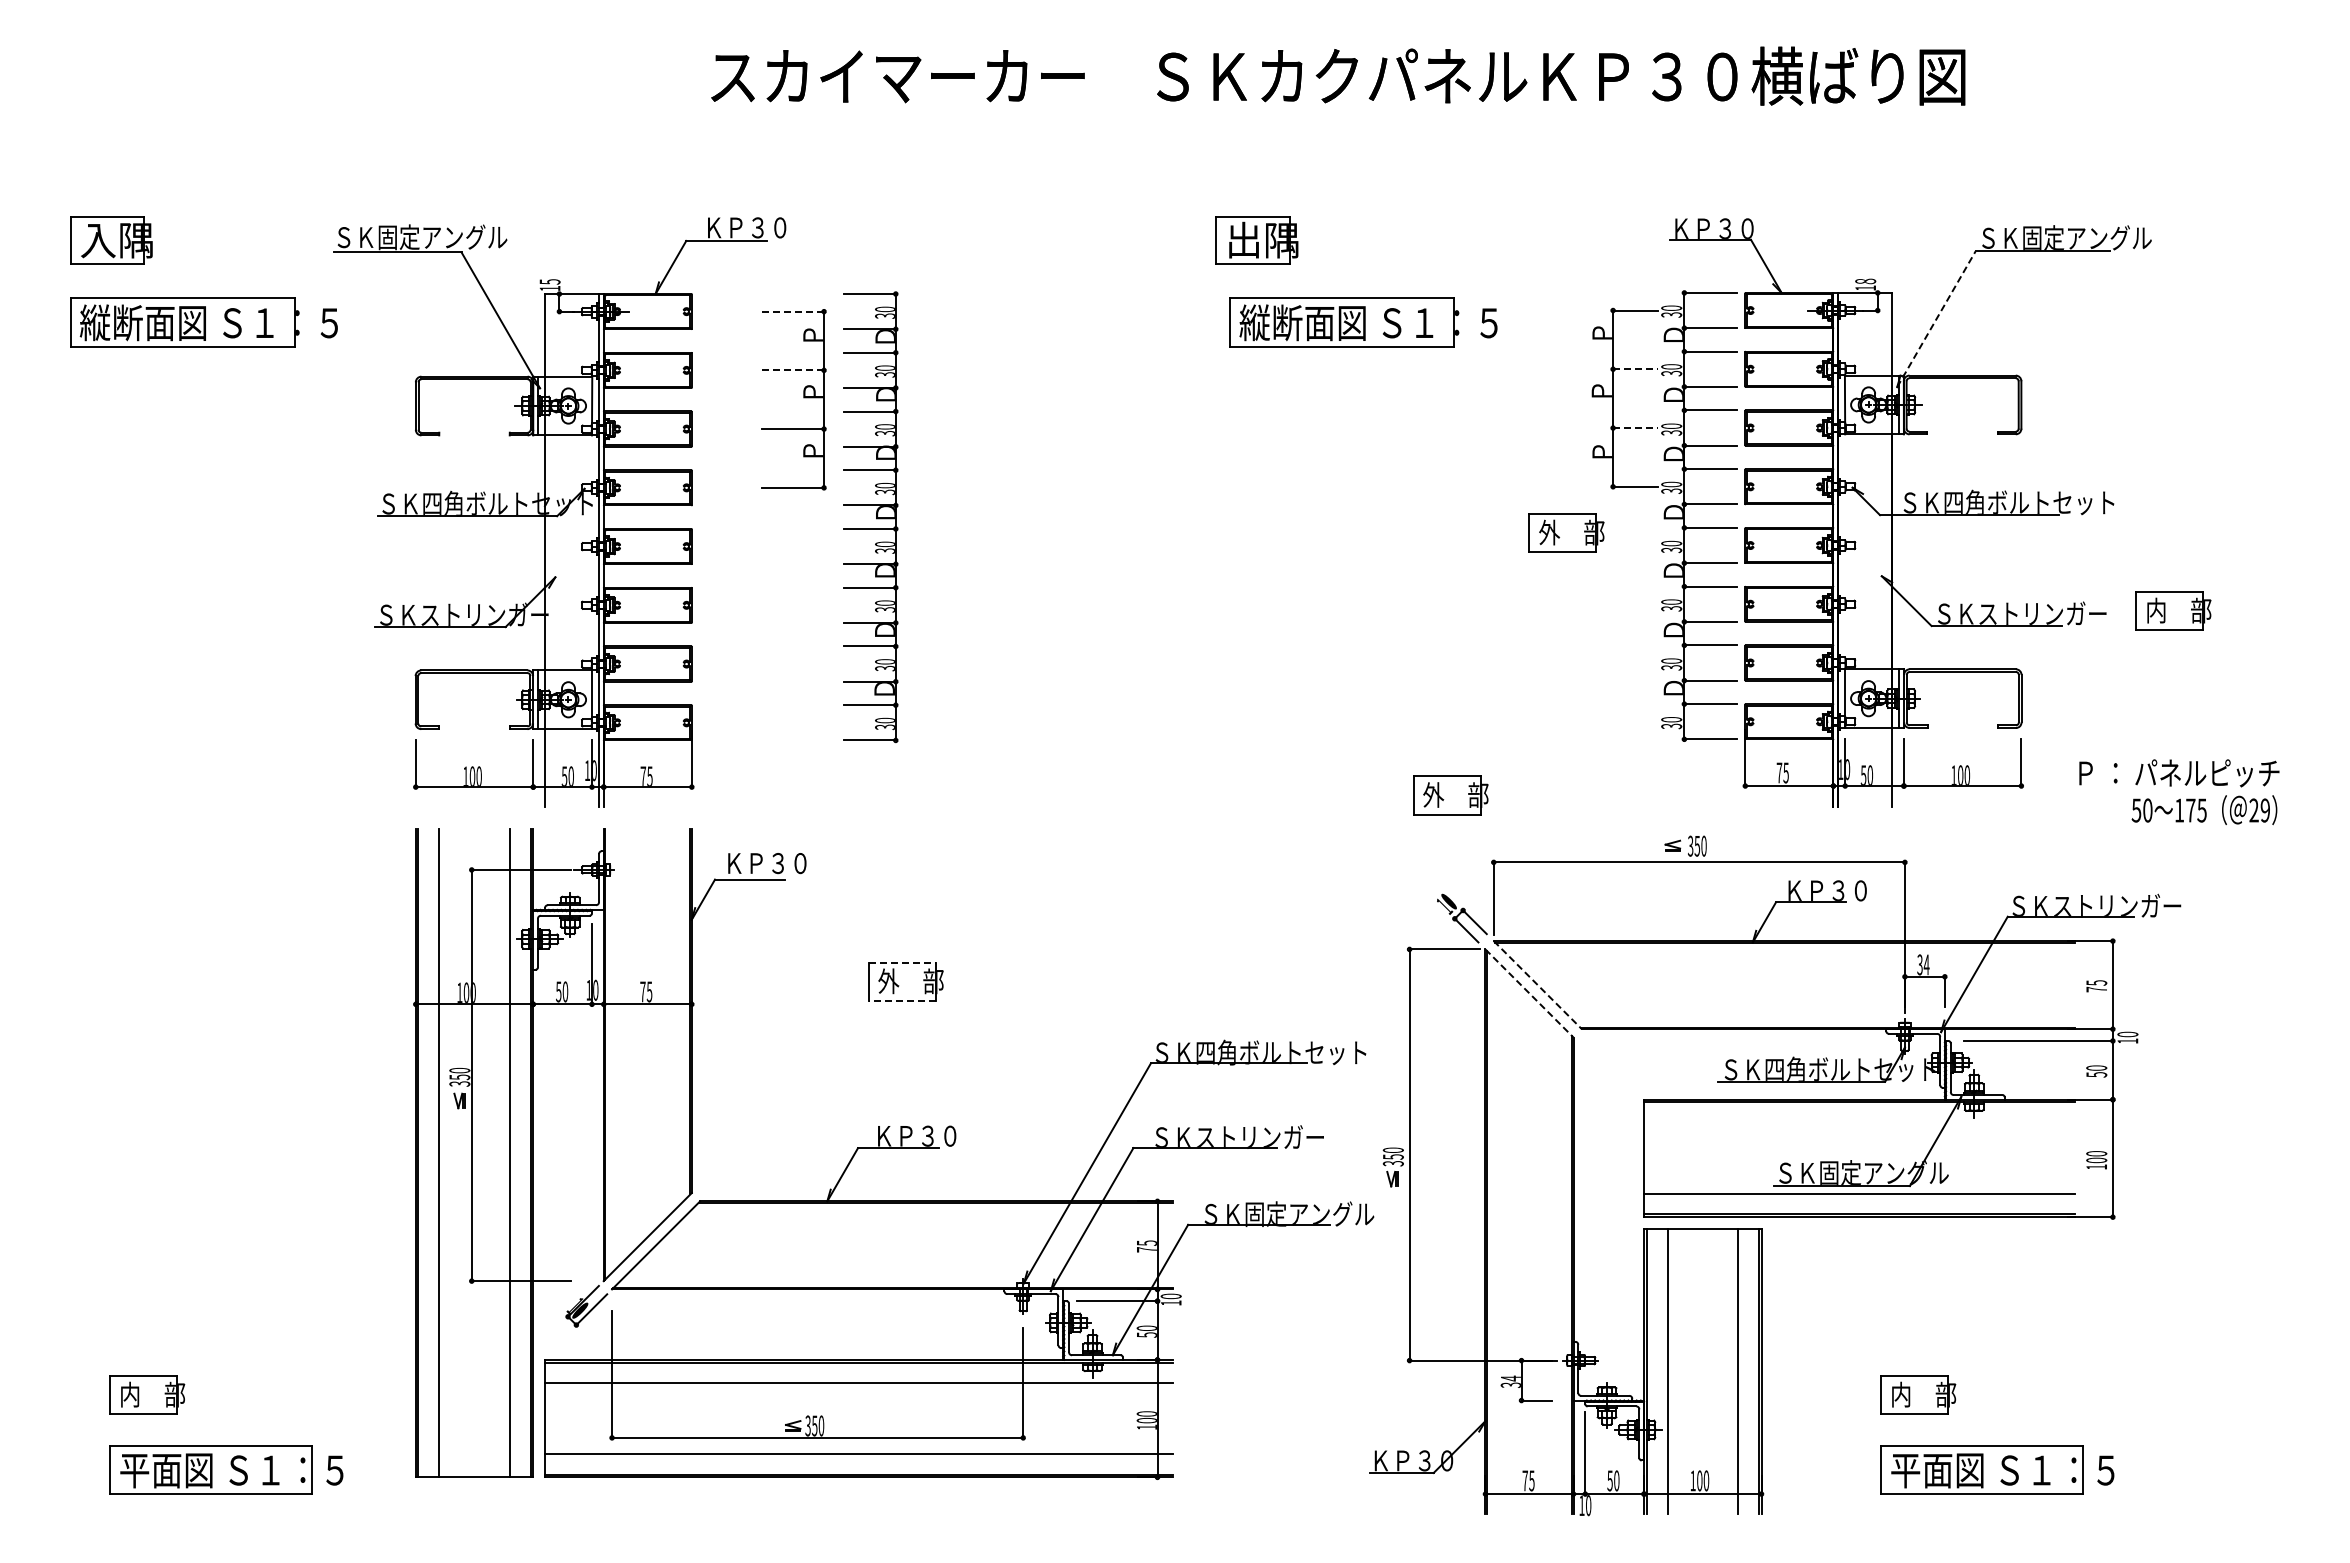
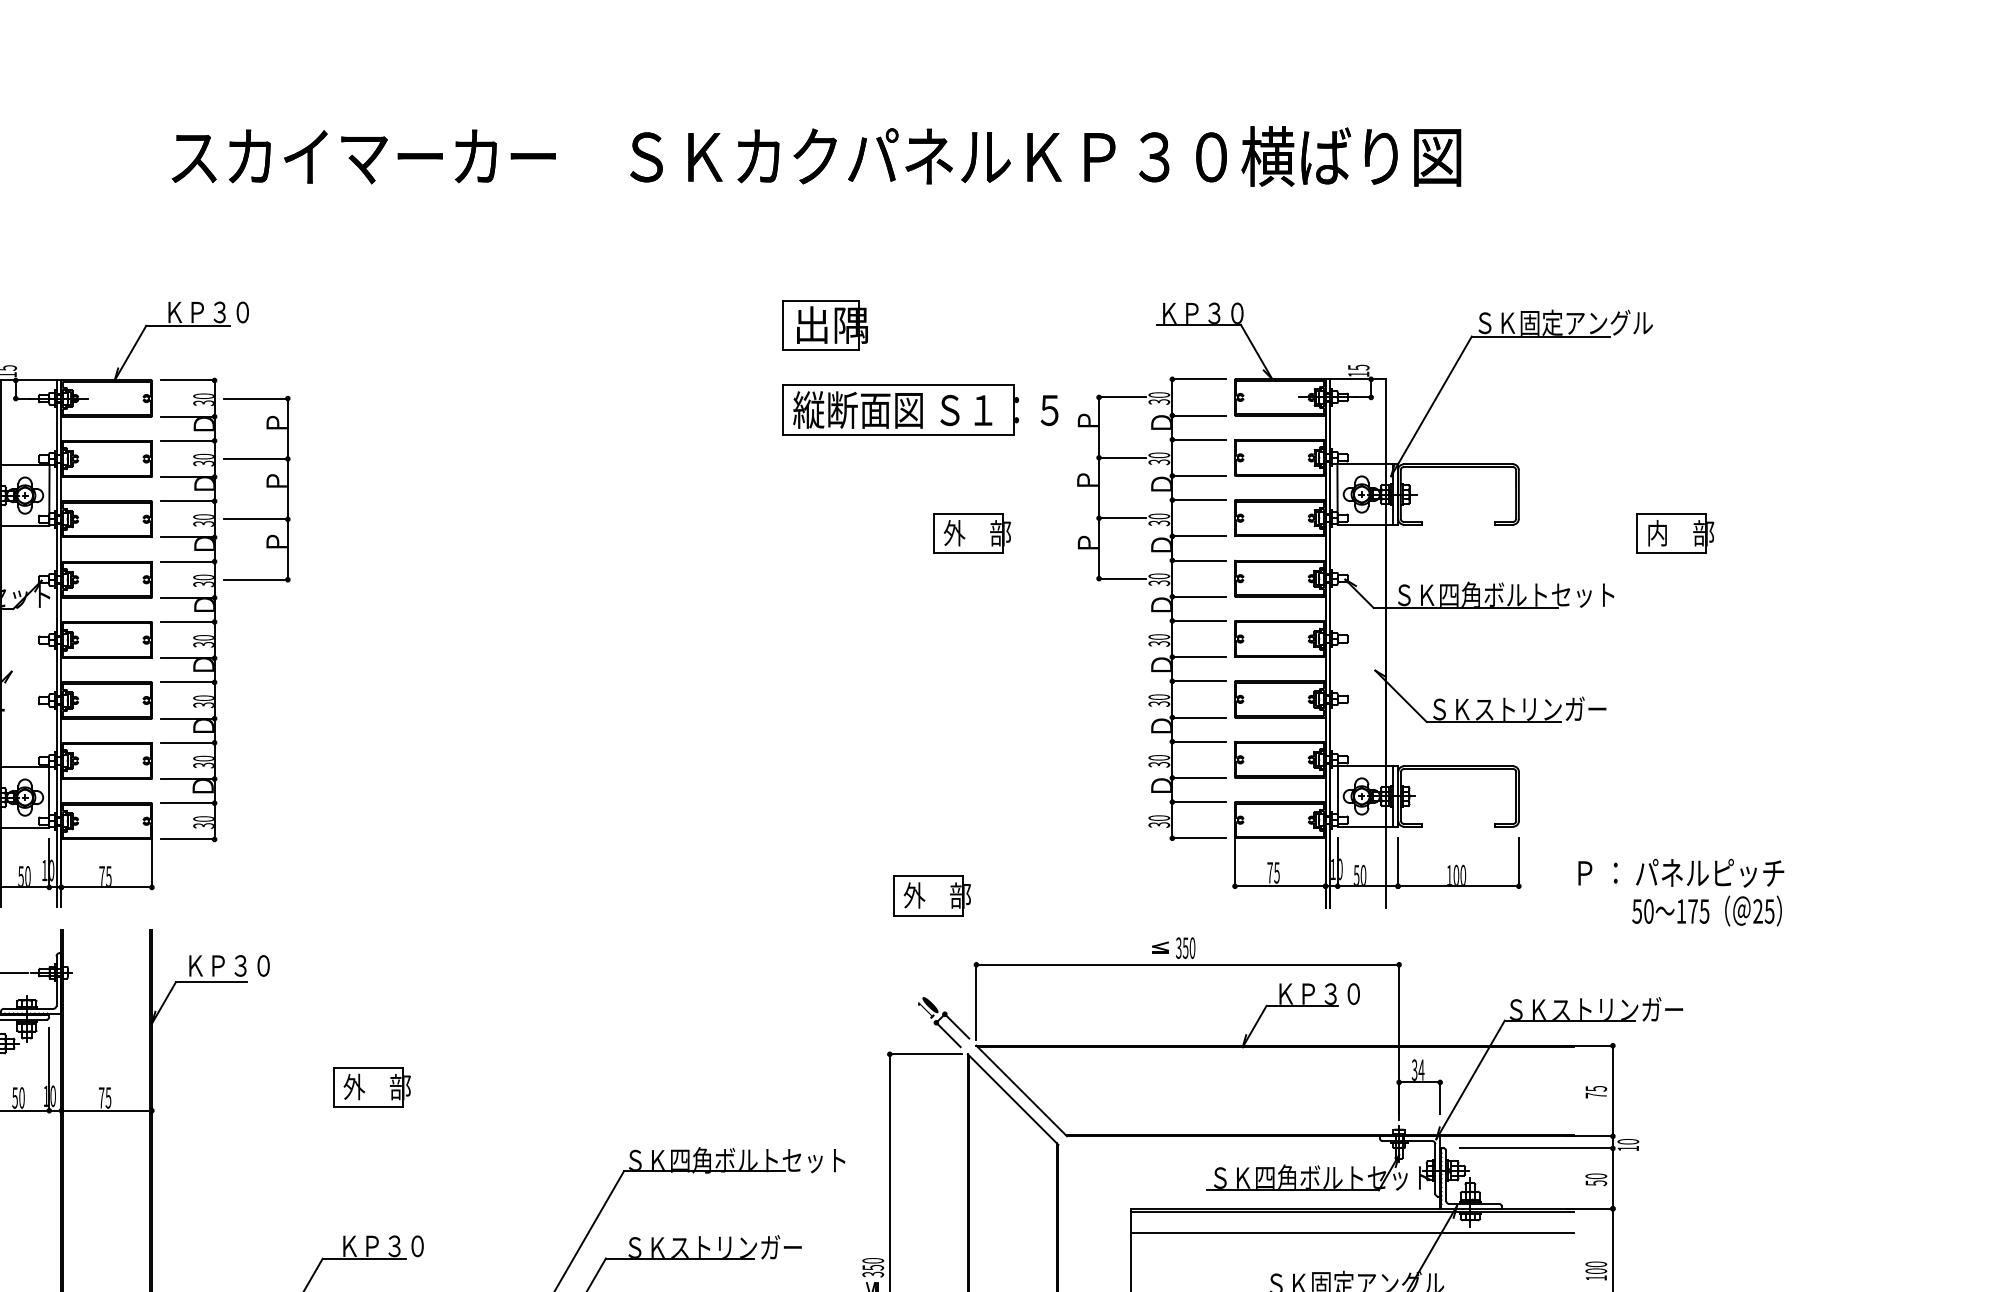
part: (1256, 240) -> (824, 325), moved
text: (1865, 281) -> (1358, 367), 18 -> 15
line: (792, 311) -> (255, 398), dashed -> solid
line: (1936, 318) -> (1431, 405), dashed -> solid
part: (1363, 322) -> (920, 409), moved
line: (1635, 369) -> (1122, 458), dashed -> solid
line: (792, 370) -> (255, 459), dashed -> solid
line: (1635, 428) -> (1122, 518), dashed -> solid
part: (870, 517) -> (188, 610), moved
part: (1566, 532) -> (972, 533), moved
part: (2173, 610) -> (1675, 533), moved
text: (2264, 810) -> (1768, 911), 29 -> 25
line: (902, 962) -> (368, 1067), dashed -> solid
line: (1538, 985) -> (1022, 1091), dashed -> solid
line: (1529, 993) -> (1013, 1099), dashed -> solid
line: (902, 1000) -> (368, 1106), dashed -> solid
line: (1859, 1123) -> (1352, 1233), added

